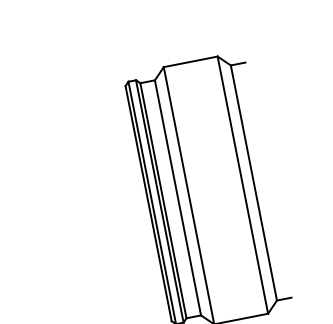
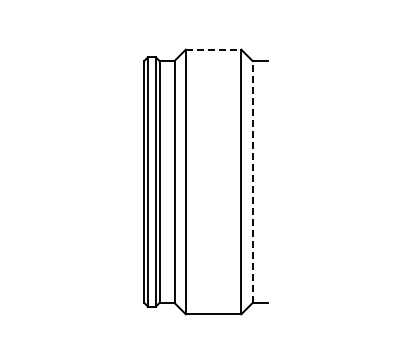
line: (190, 61) -> (213, 49), solid -> dashed
line: (253, 183) -> (252, 182), solid -> dashed

